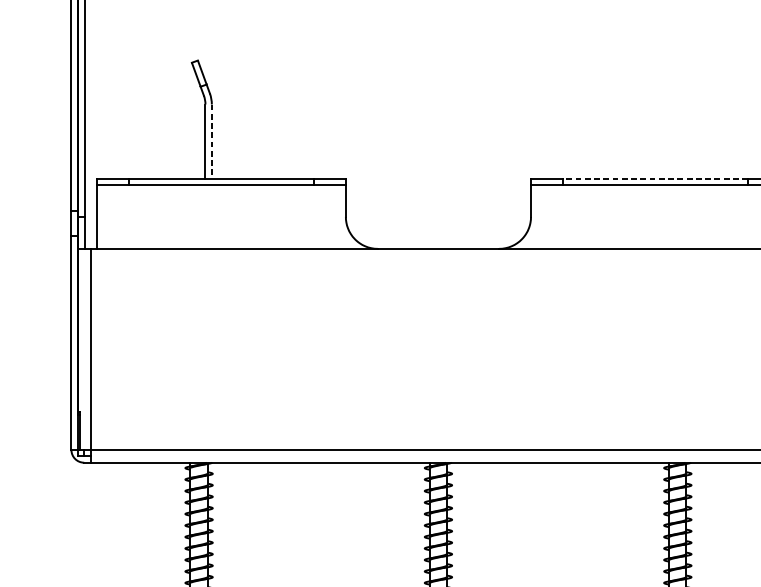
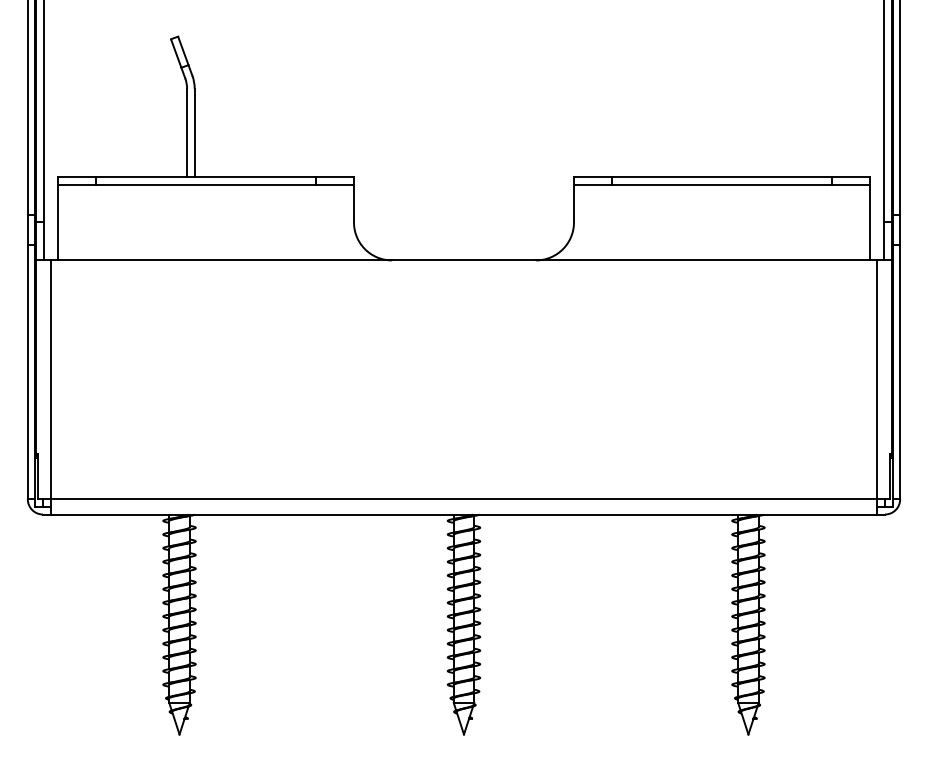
line: (211, 142) -> (194, 133), dashed -> solid
line: (655, 178) -> (721, 176), dashed -> solid

